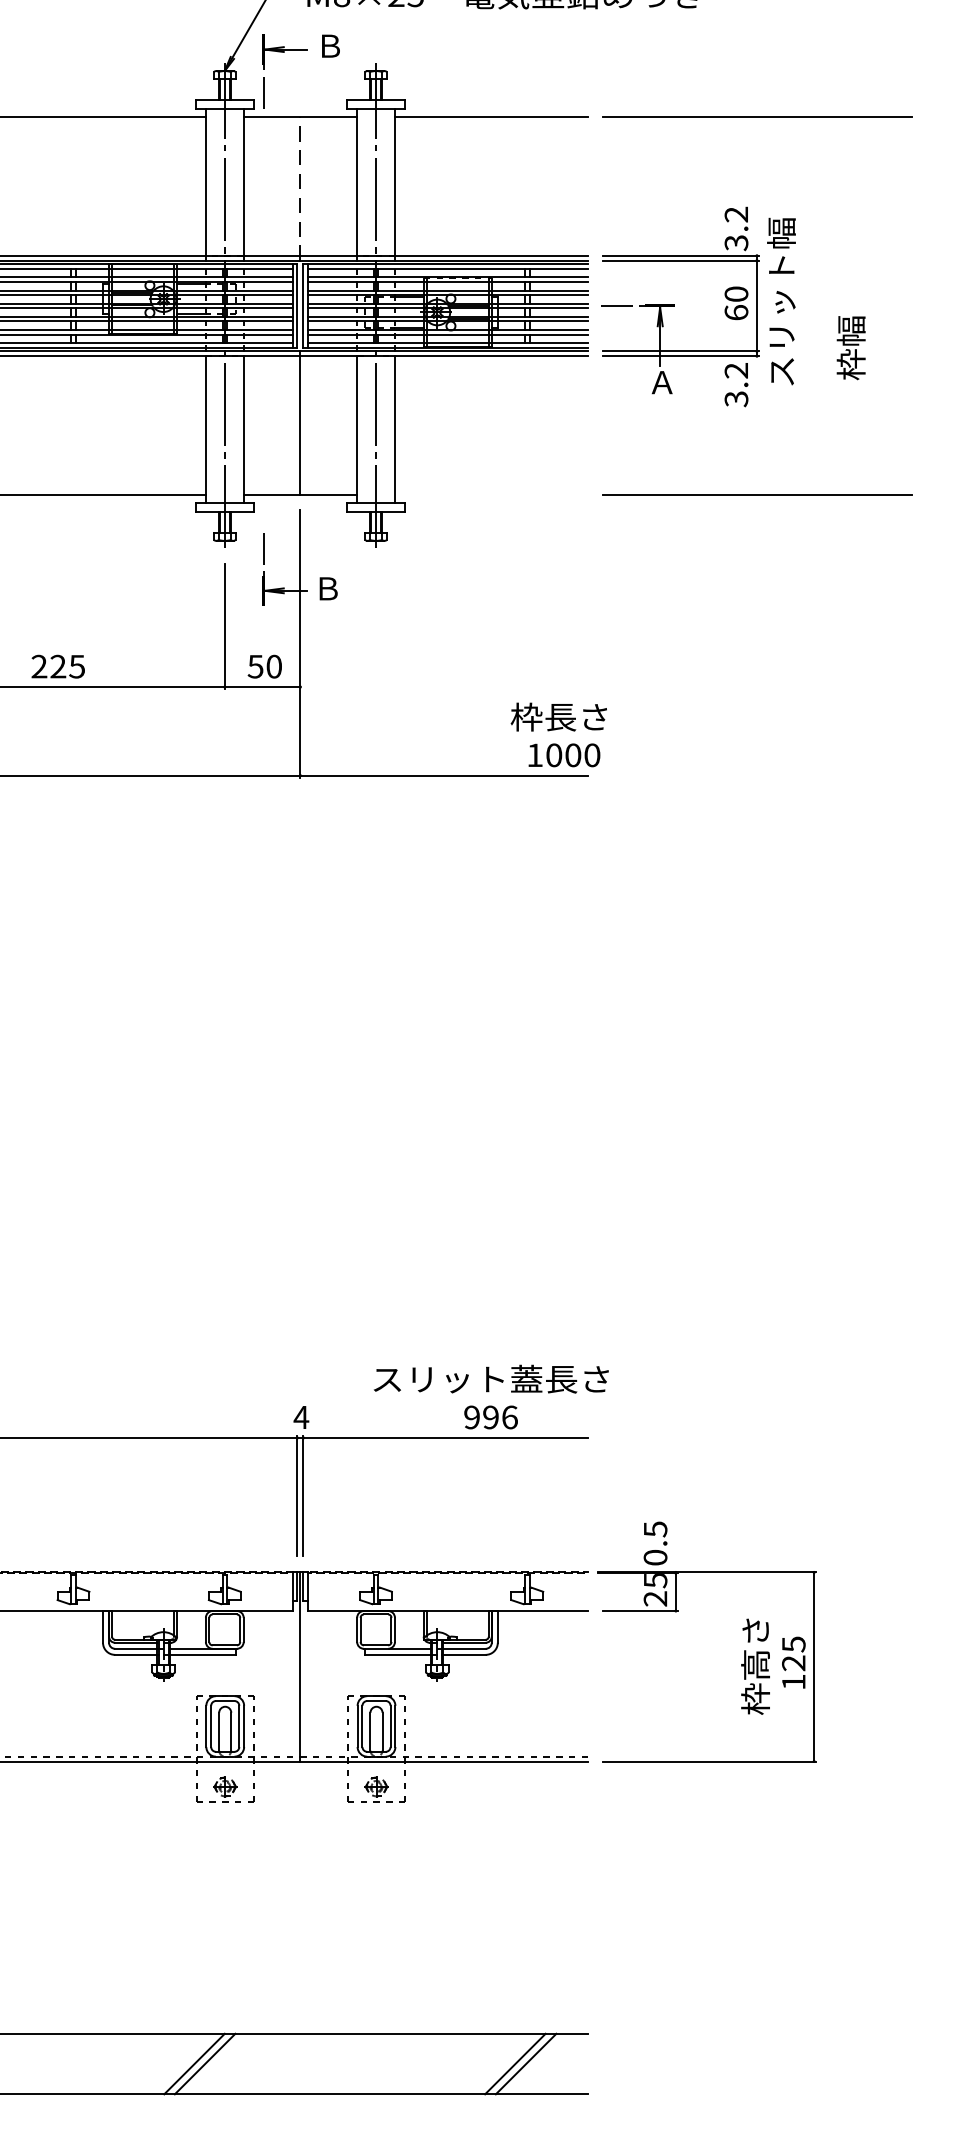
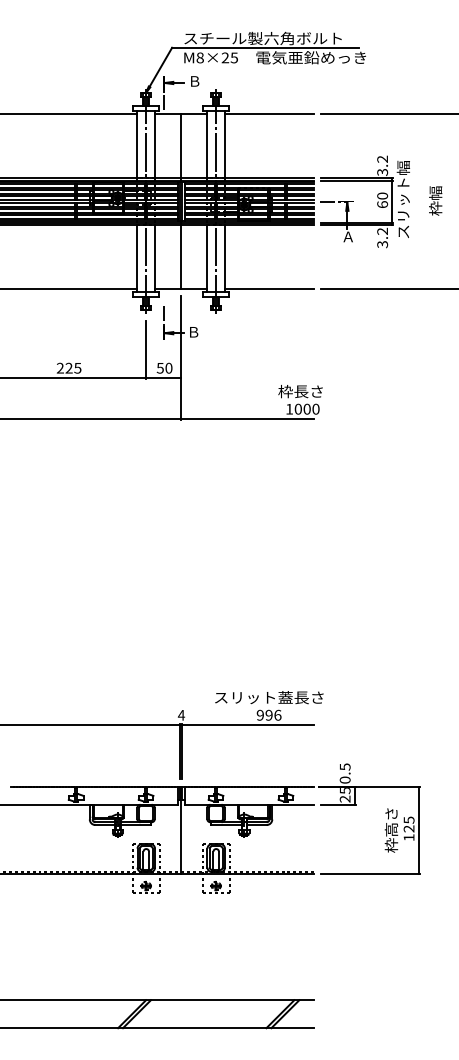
line: (301, 186) -> (181, 146), dashed -> solid
text: (850, 347) -> (435, 200), moved
line: (489, 494) -> (268, 288), added

